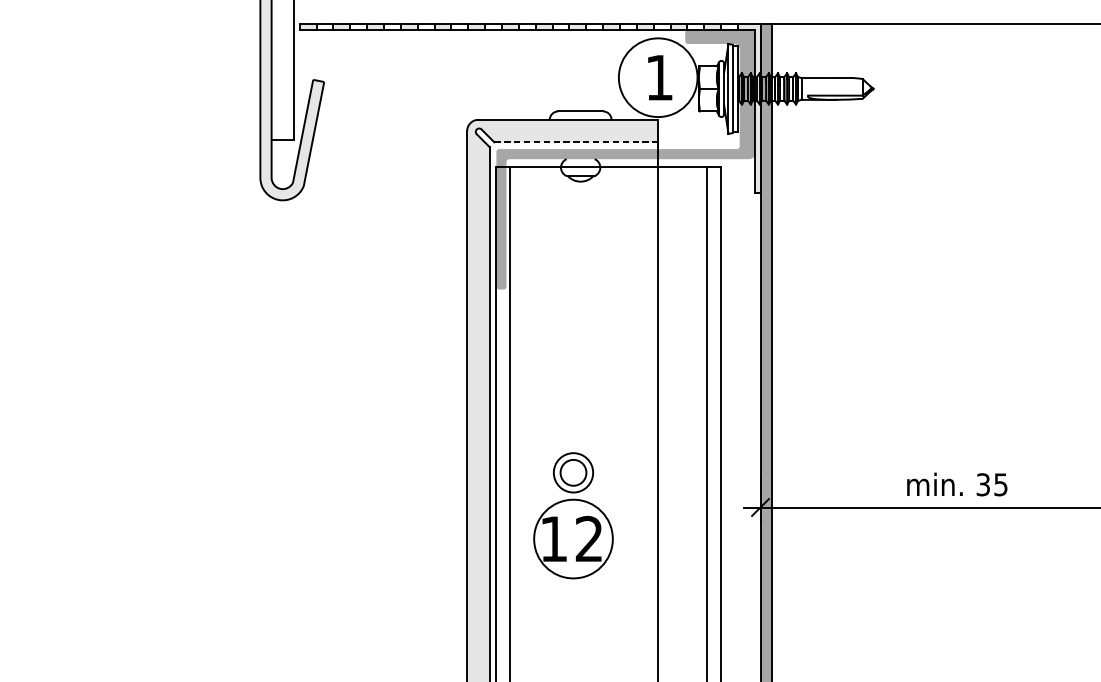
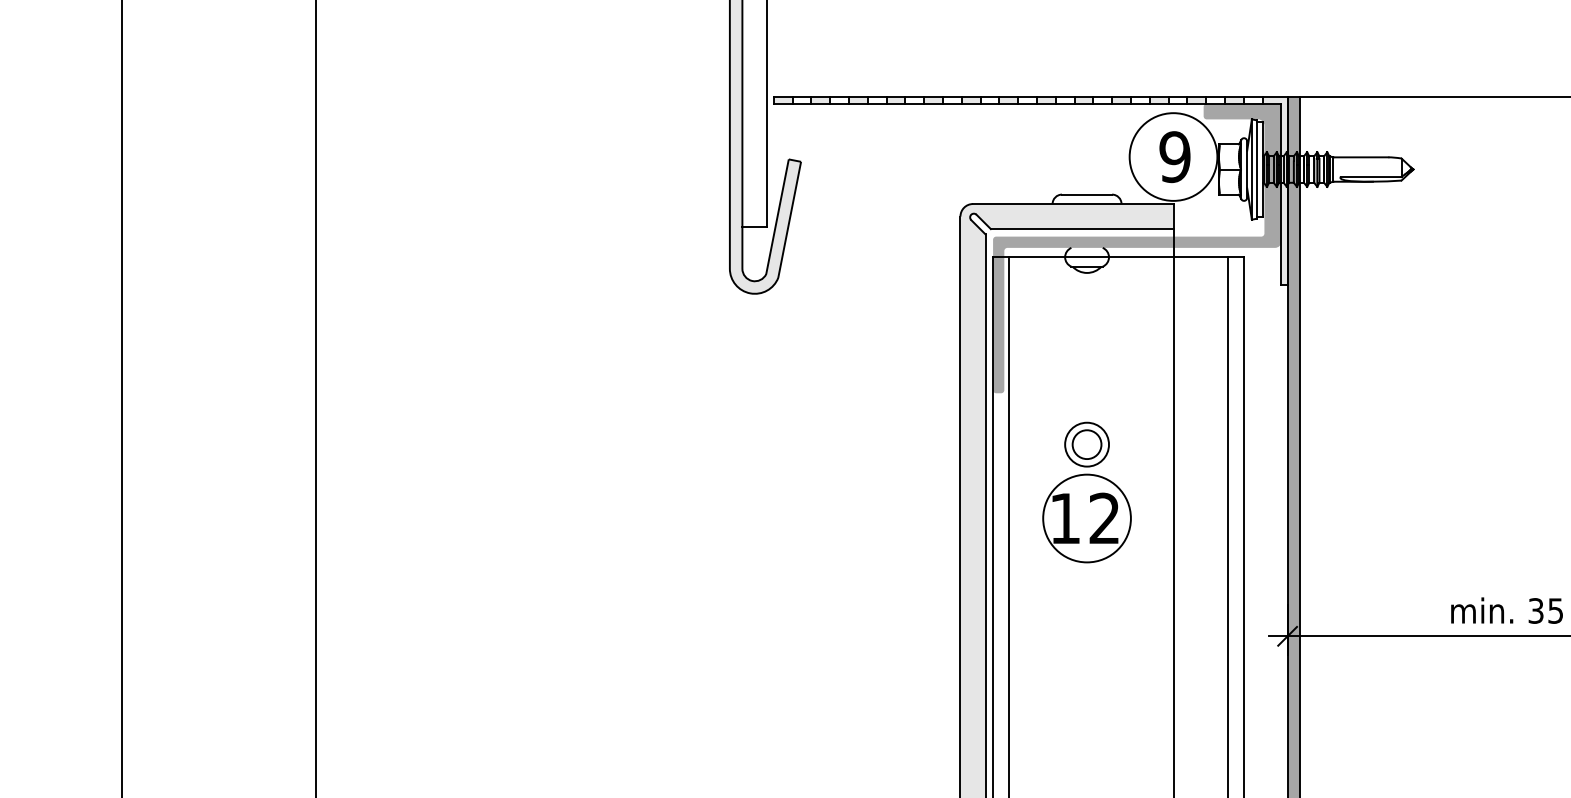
text: (659, 78) -> (1174, 157), 1 -> 9
line: (576, 142) -> (1082, 229), dashed -> solid
part: (572, 515) -> (1086, 492), moved

